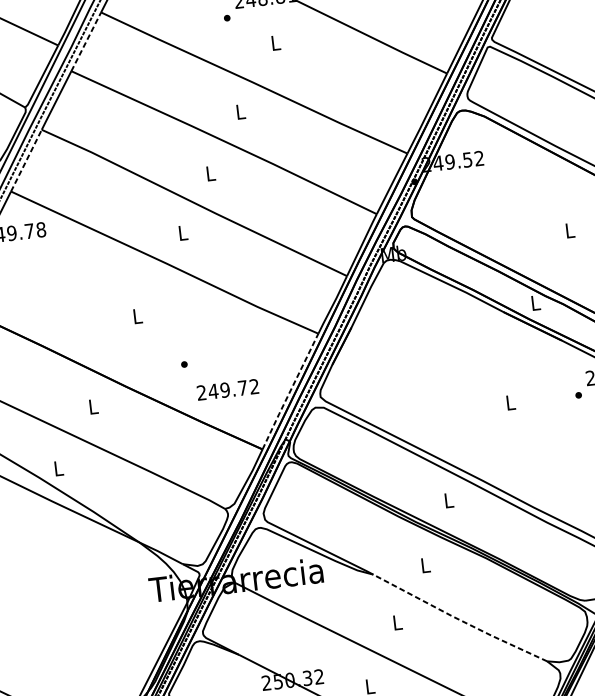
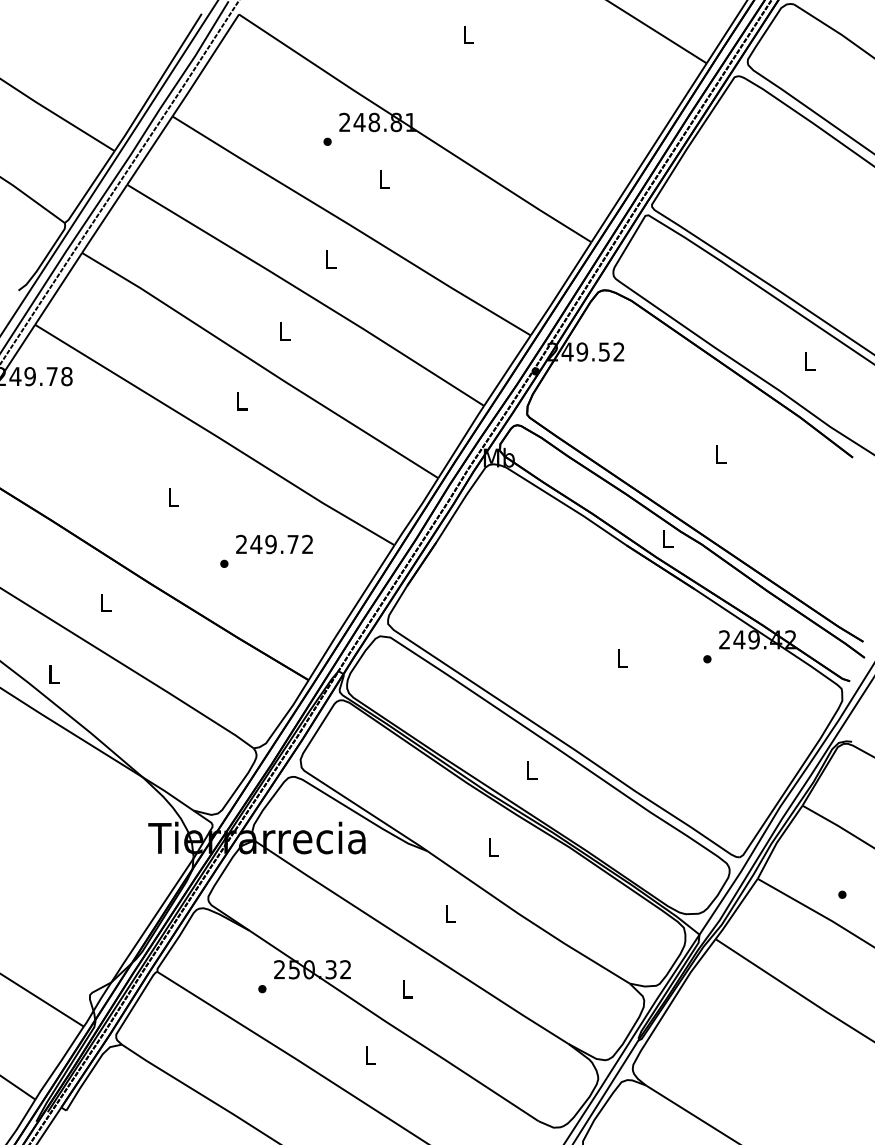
line: (85, 41) -> (149, 150), dashed -> solid
line: (26, 160) -> (58, 288), dashed -> solid
text: (227, 389) -> (274, 544), moved
line: (290, 391) -> (351, 612), dashed -> solid
line: (459, 619) -> (527, 919), dashed -> solid

